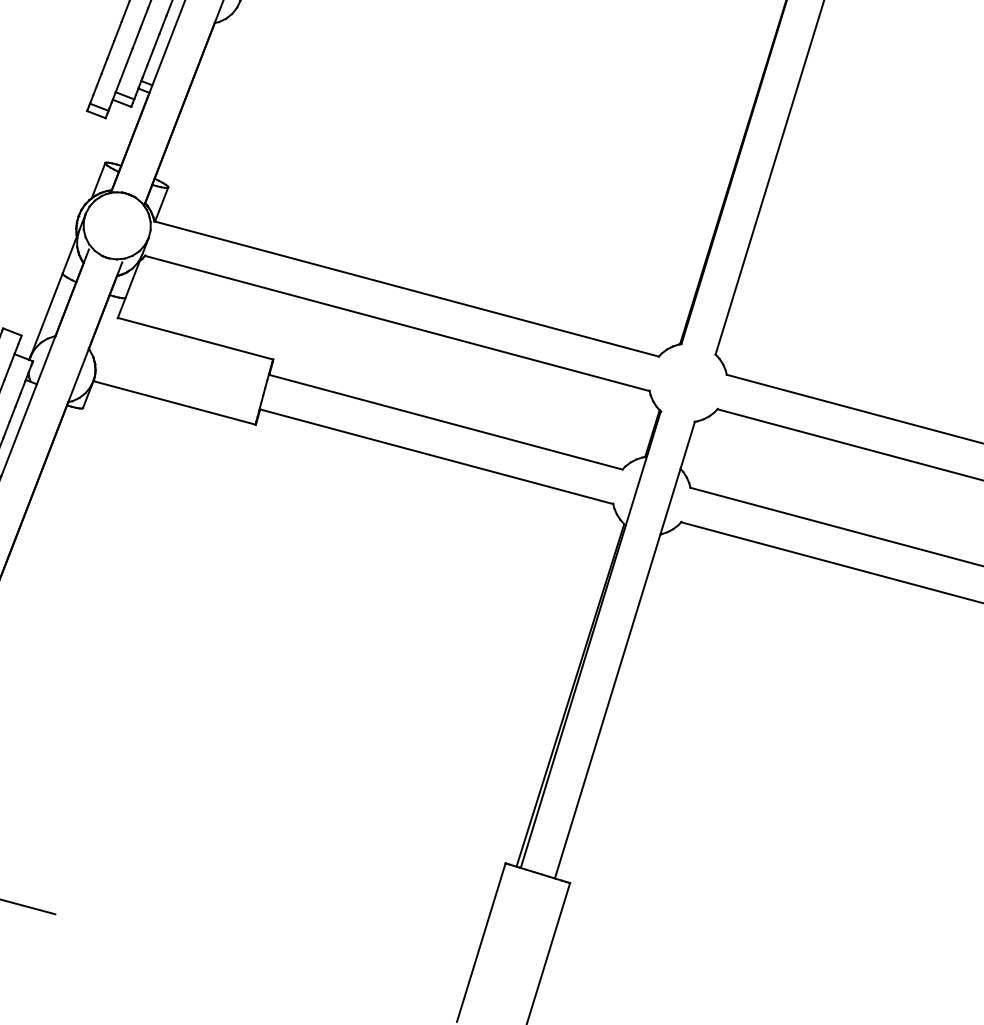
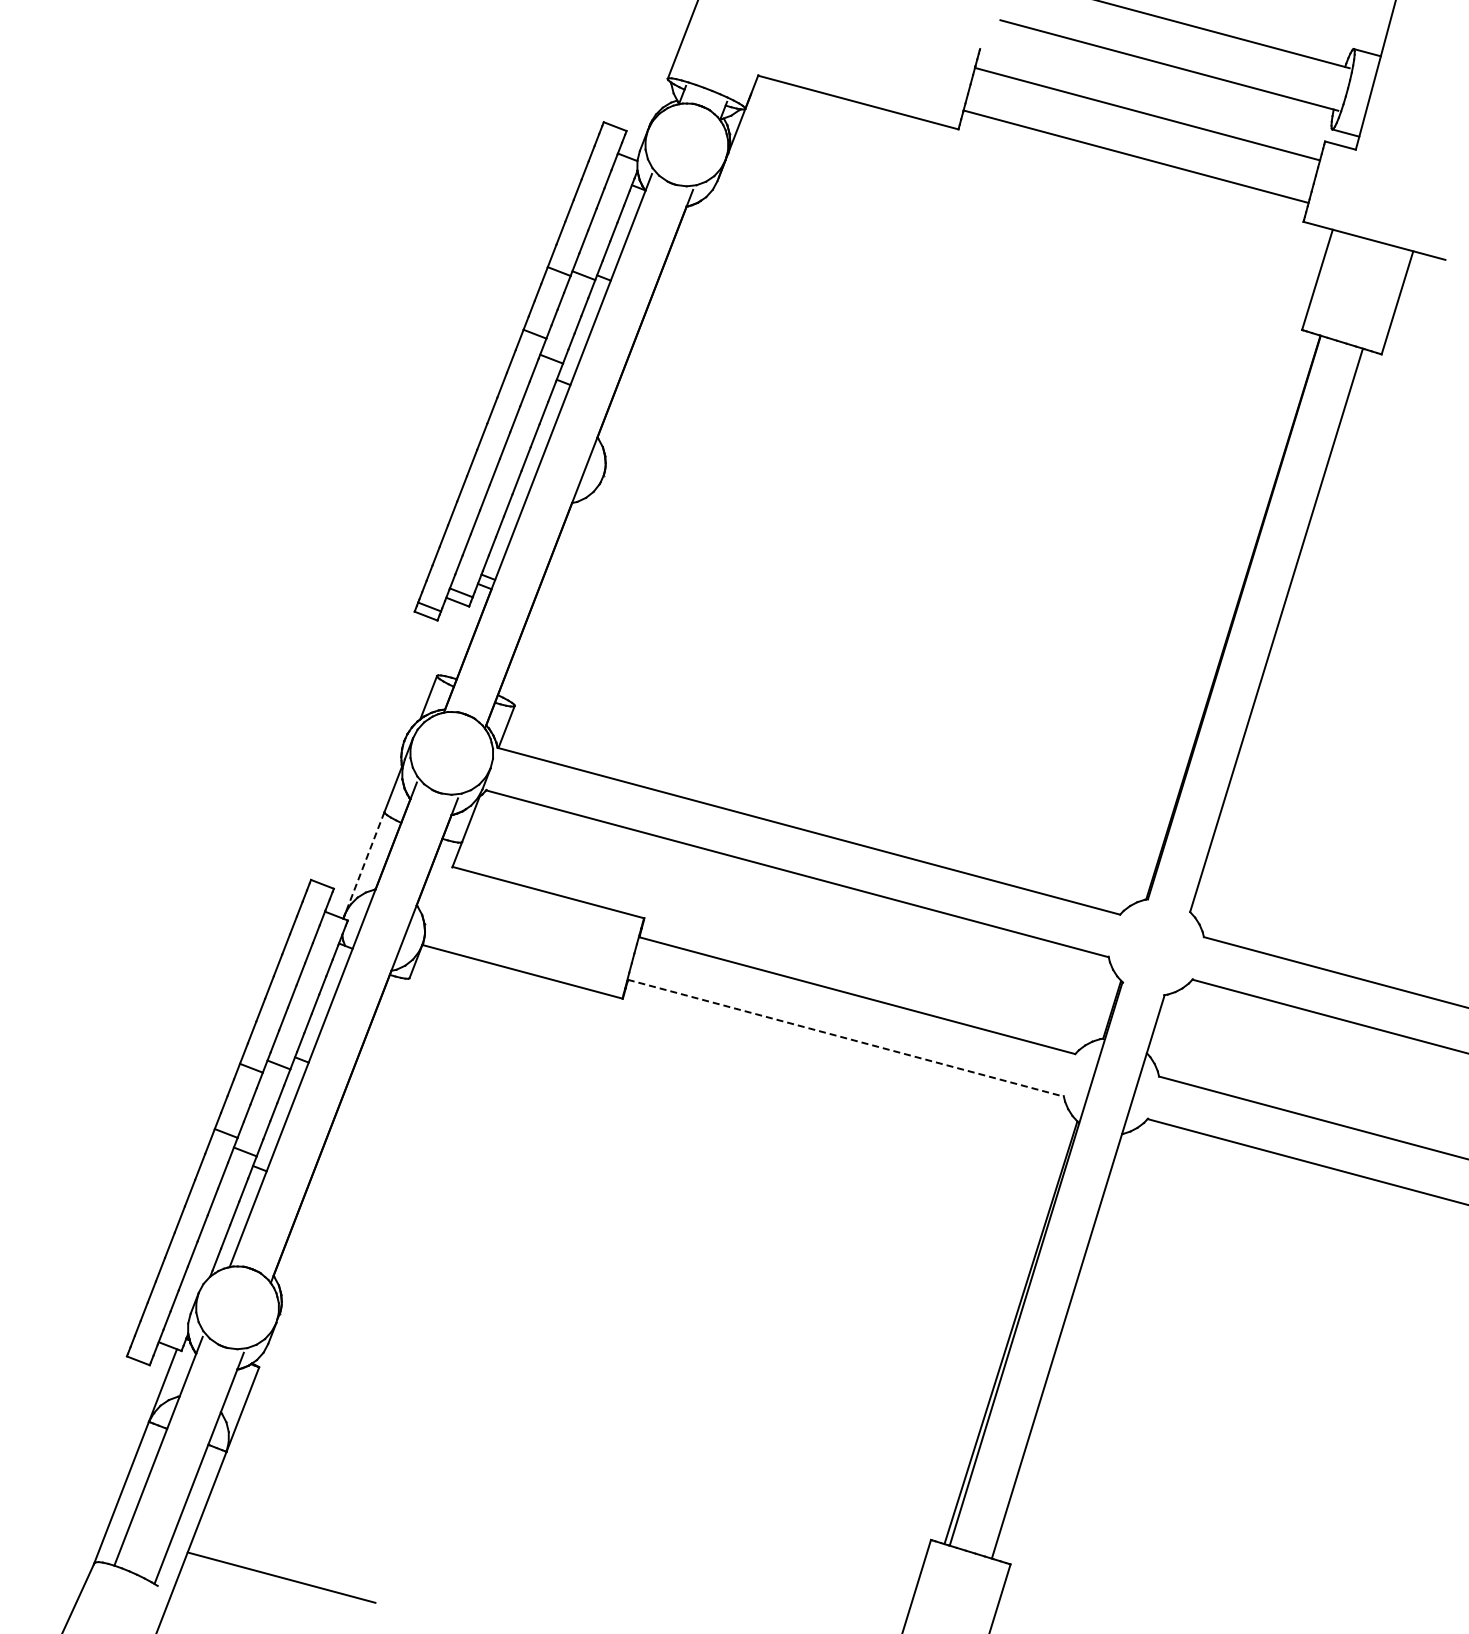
line: (45, 316) -> (363, 865), solid -> dashed
line: (436, 456) -> (845, 1038), solid -> dashed

